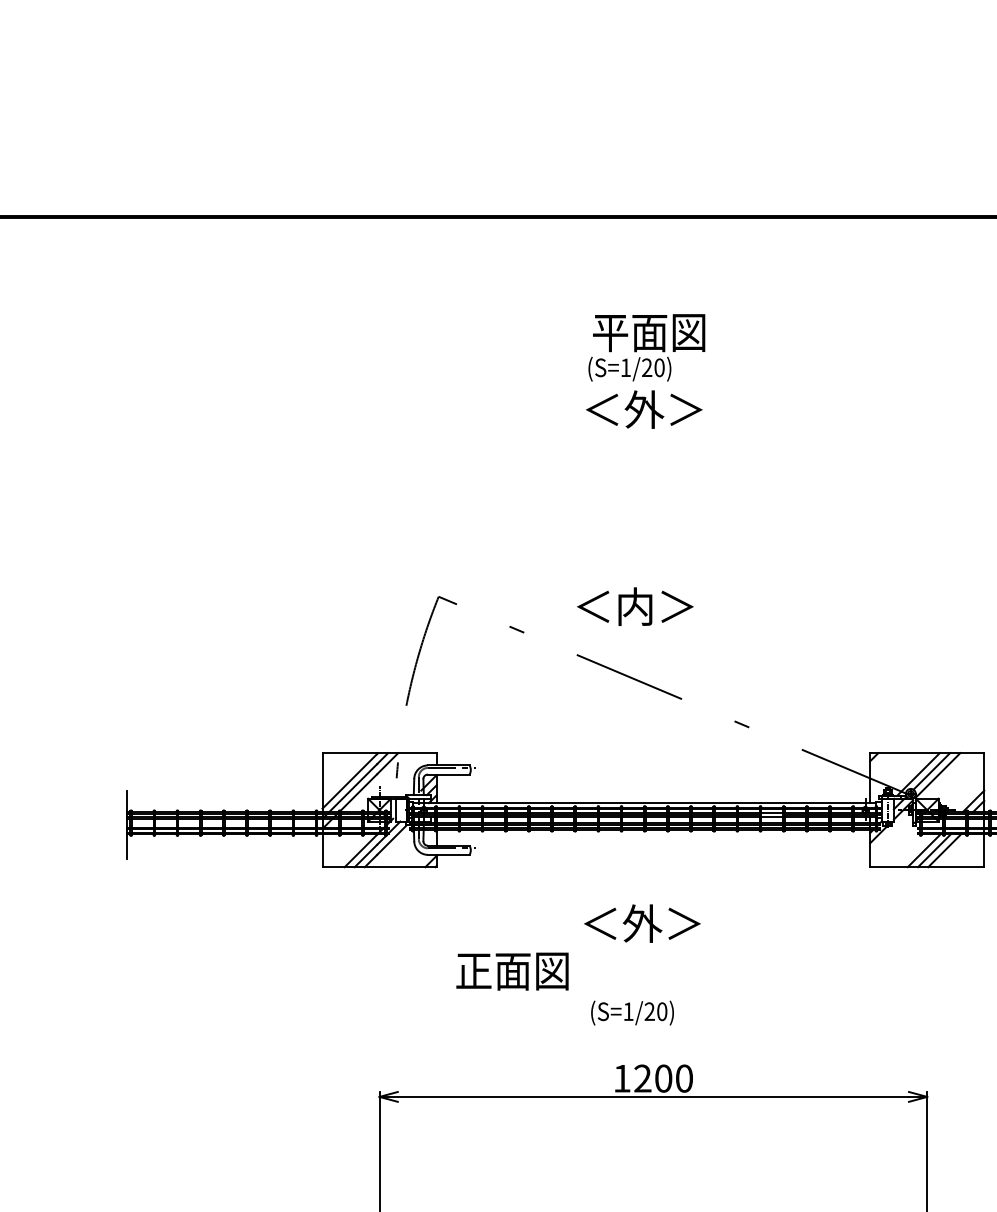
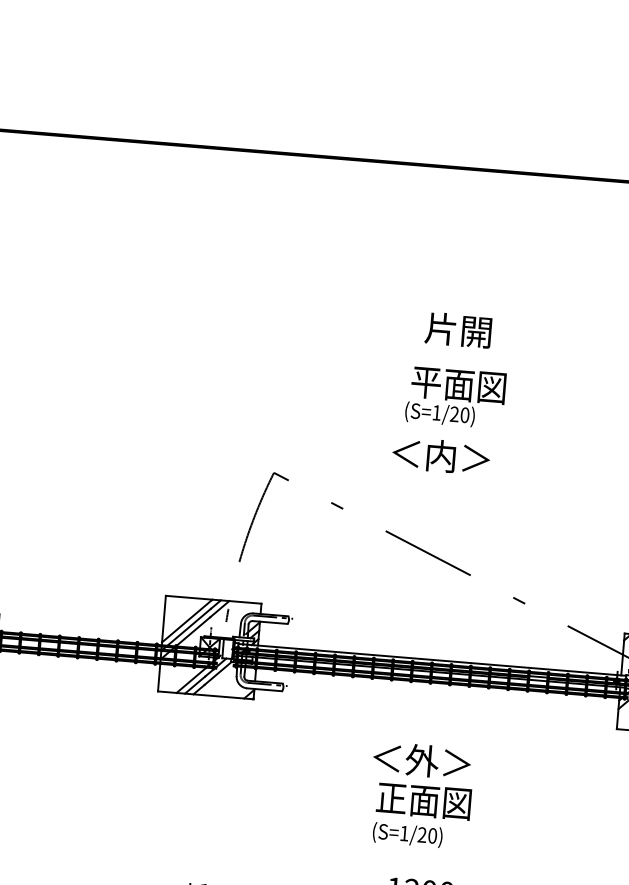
text: (646, 347) -> (455, 397), moved
text: (643, 409) -> (458, 330), ＜外＞ -> 片開
text: (635, 606) -> (441, 456), moved
text: (512, 971) -> (423, 801), moved

